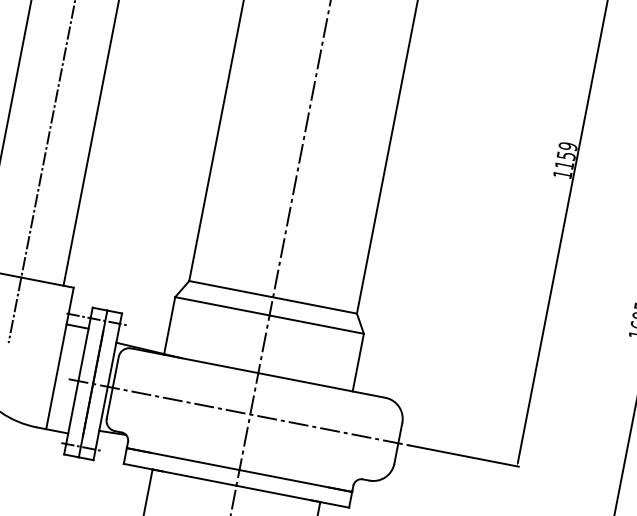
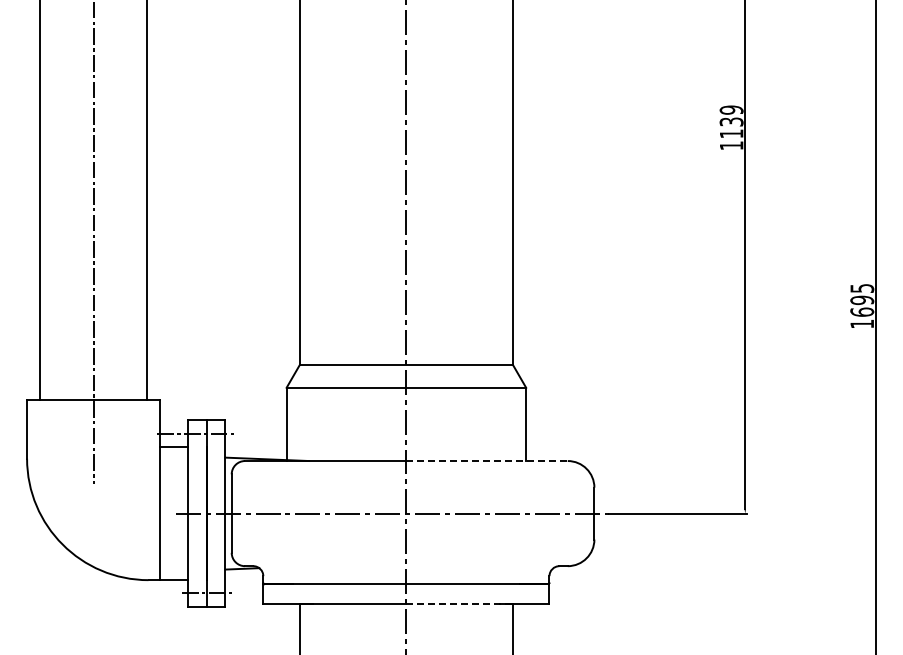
text: (565, 155) -> (730, 121), 1159 -> 1139
line: (322, 385) -> (487, 461), solid -> dashed
line: (279, 494) -> (460, 604), solid -> dashed

